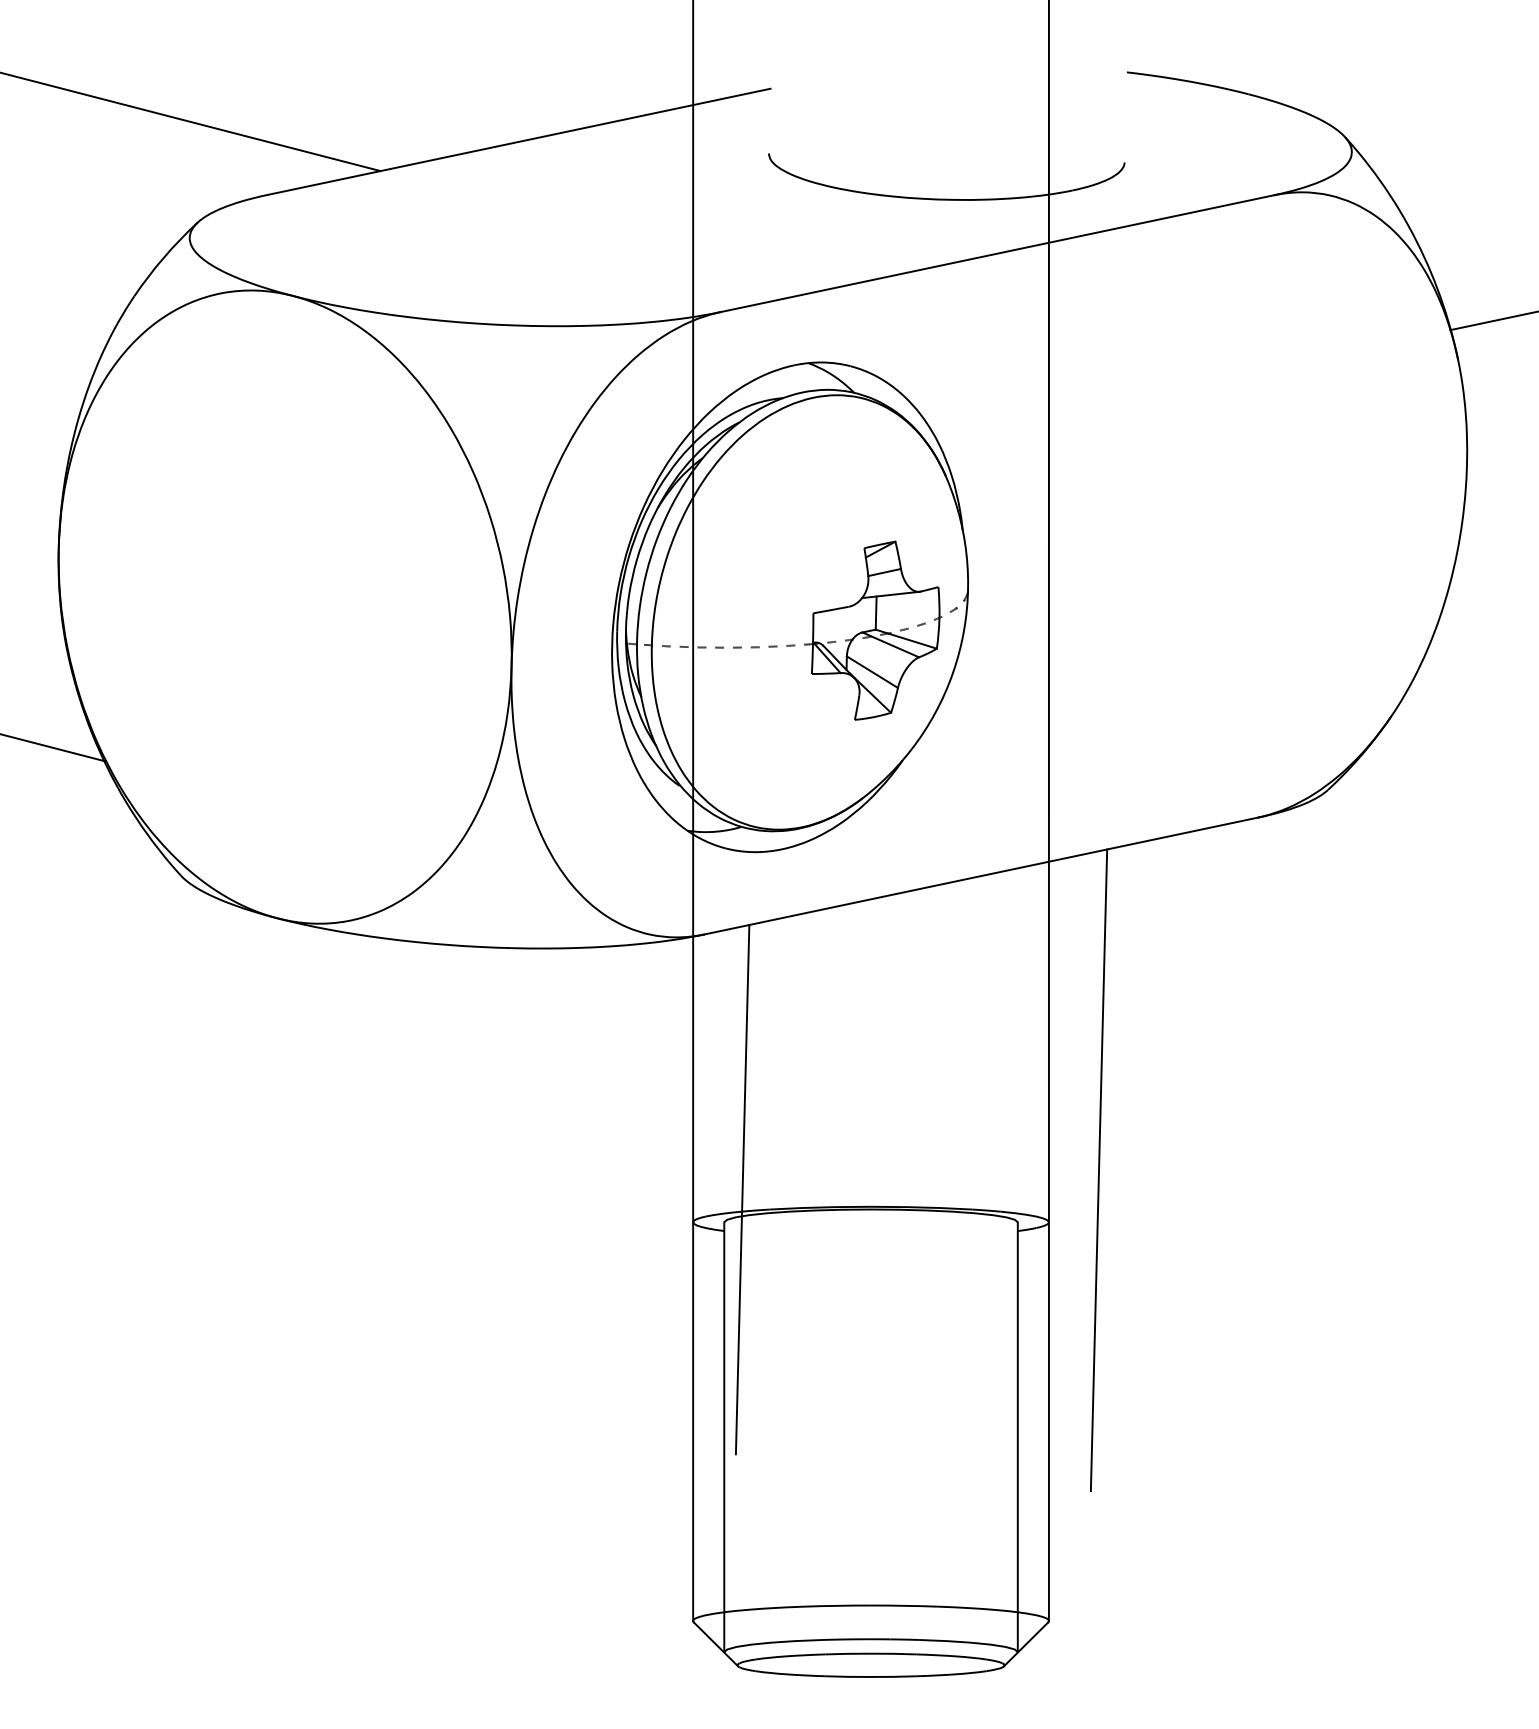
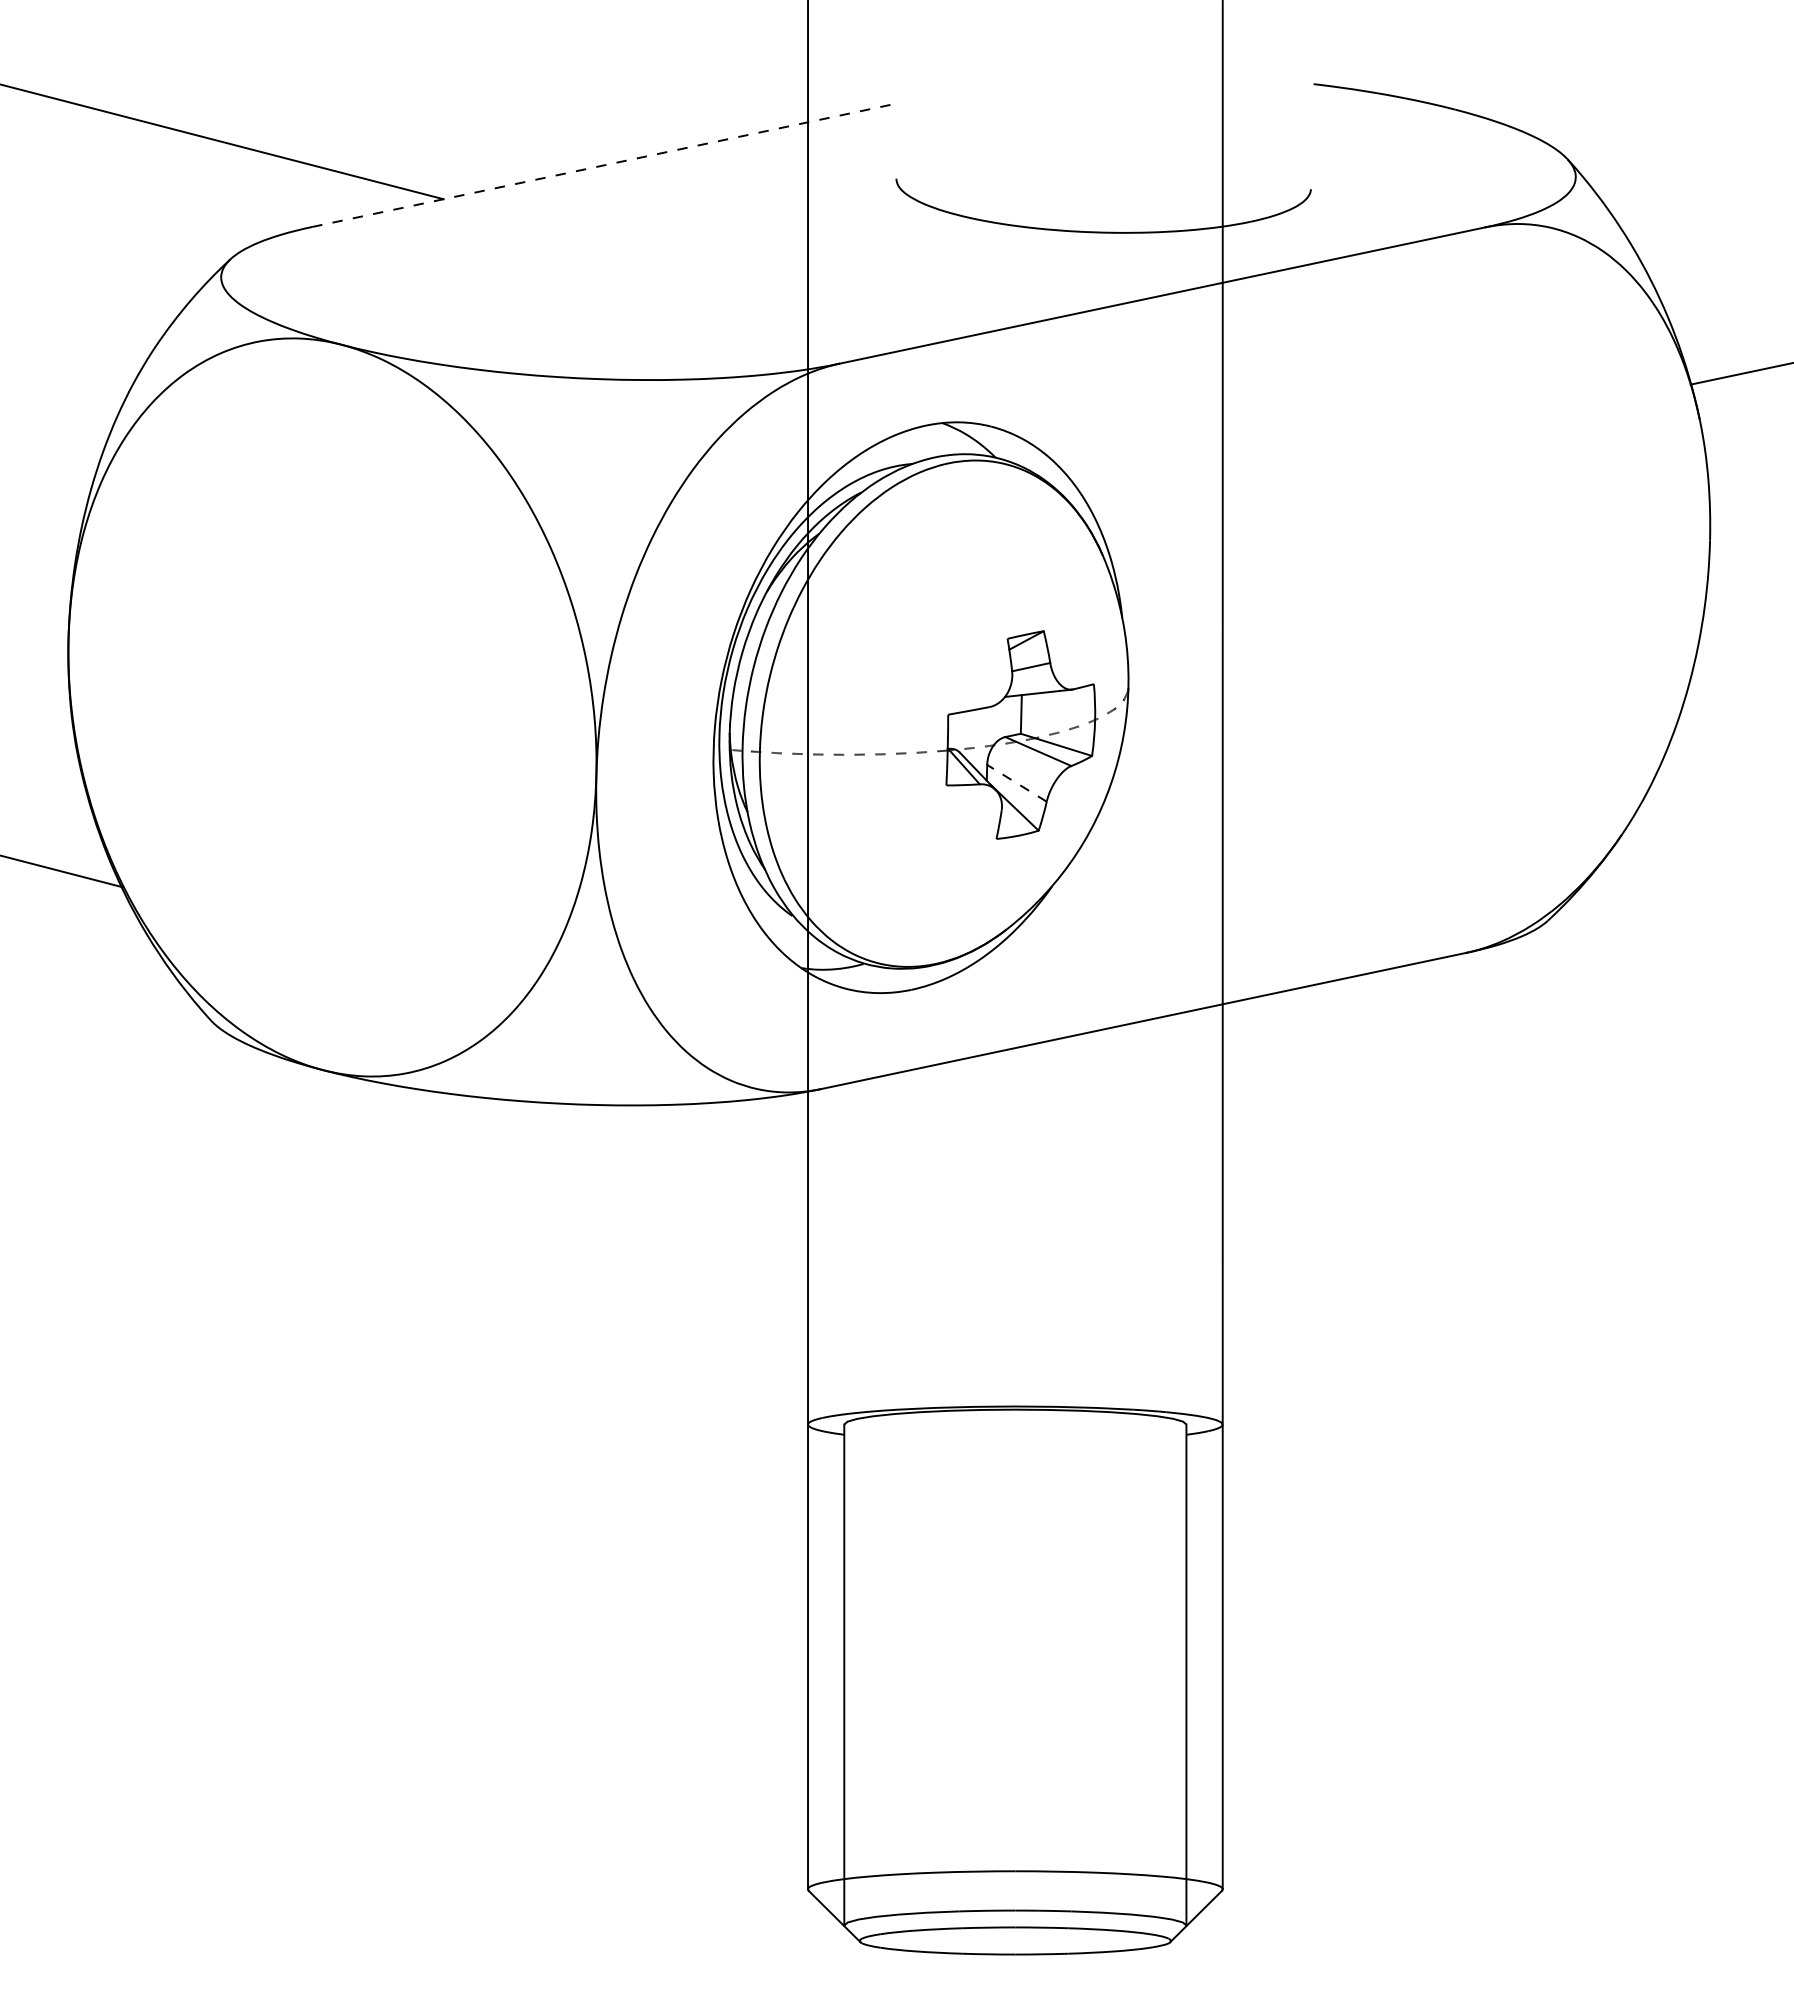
line: (519, 142) -> (605, 165), solid -> dashed
line: (872, 672) -> (1016, 783), solid -> dashed
line: (1098, 1169) -> (1280, 1363), removed
line: (742, 1189) -> (865, 1386), removed

